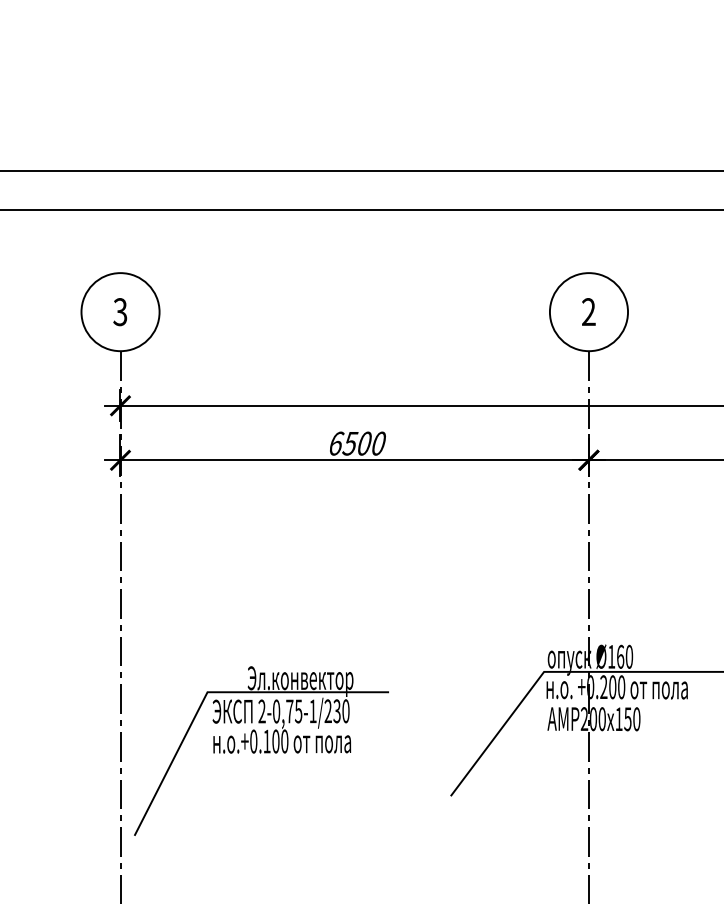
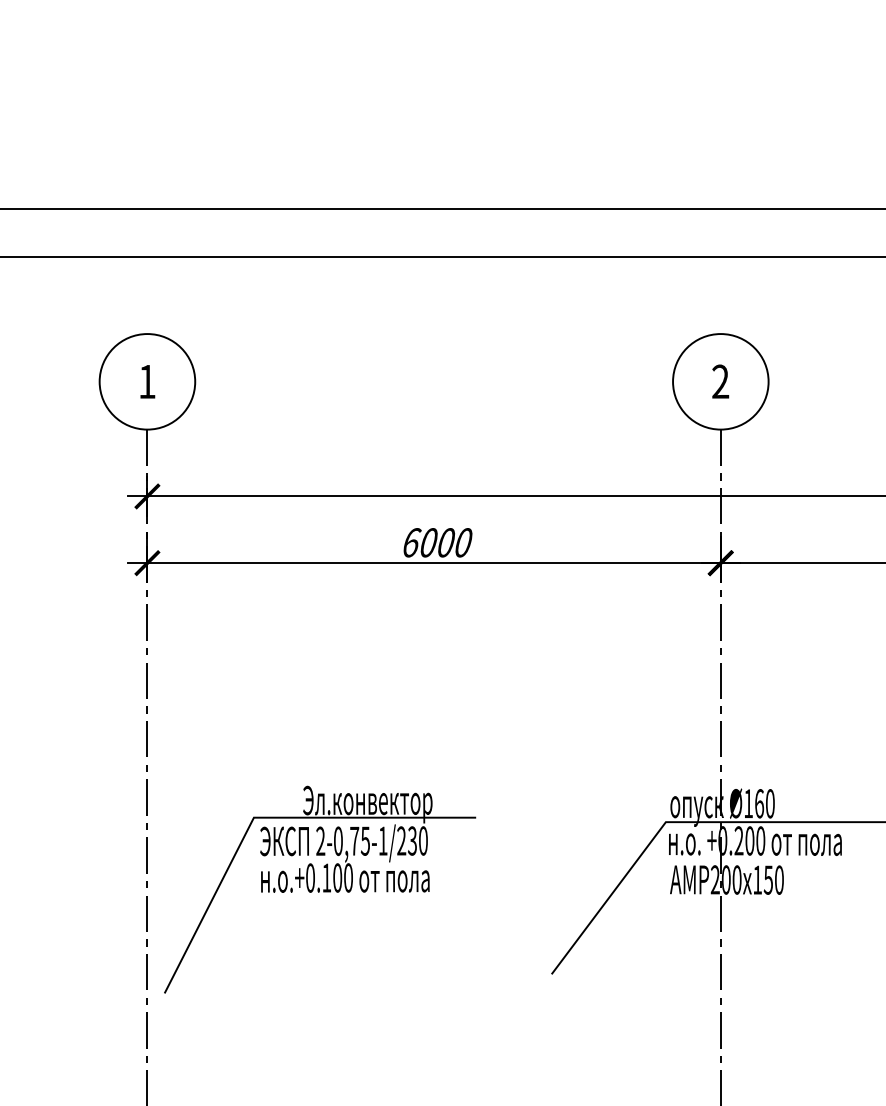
text: (120, 312) -> (147, 382), 3 -> 1
text: (350, 443) -> (428, 542), 6500 -> 6000
part: (261, 750) -> (319, 888), moved

